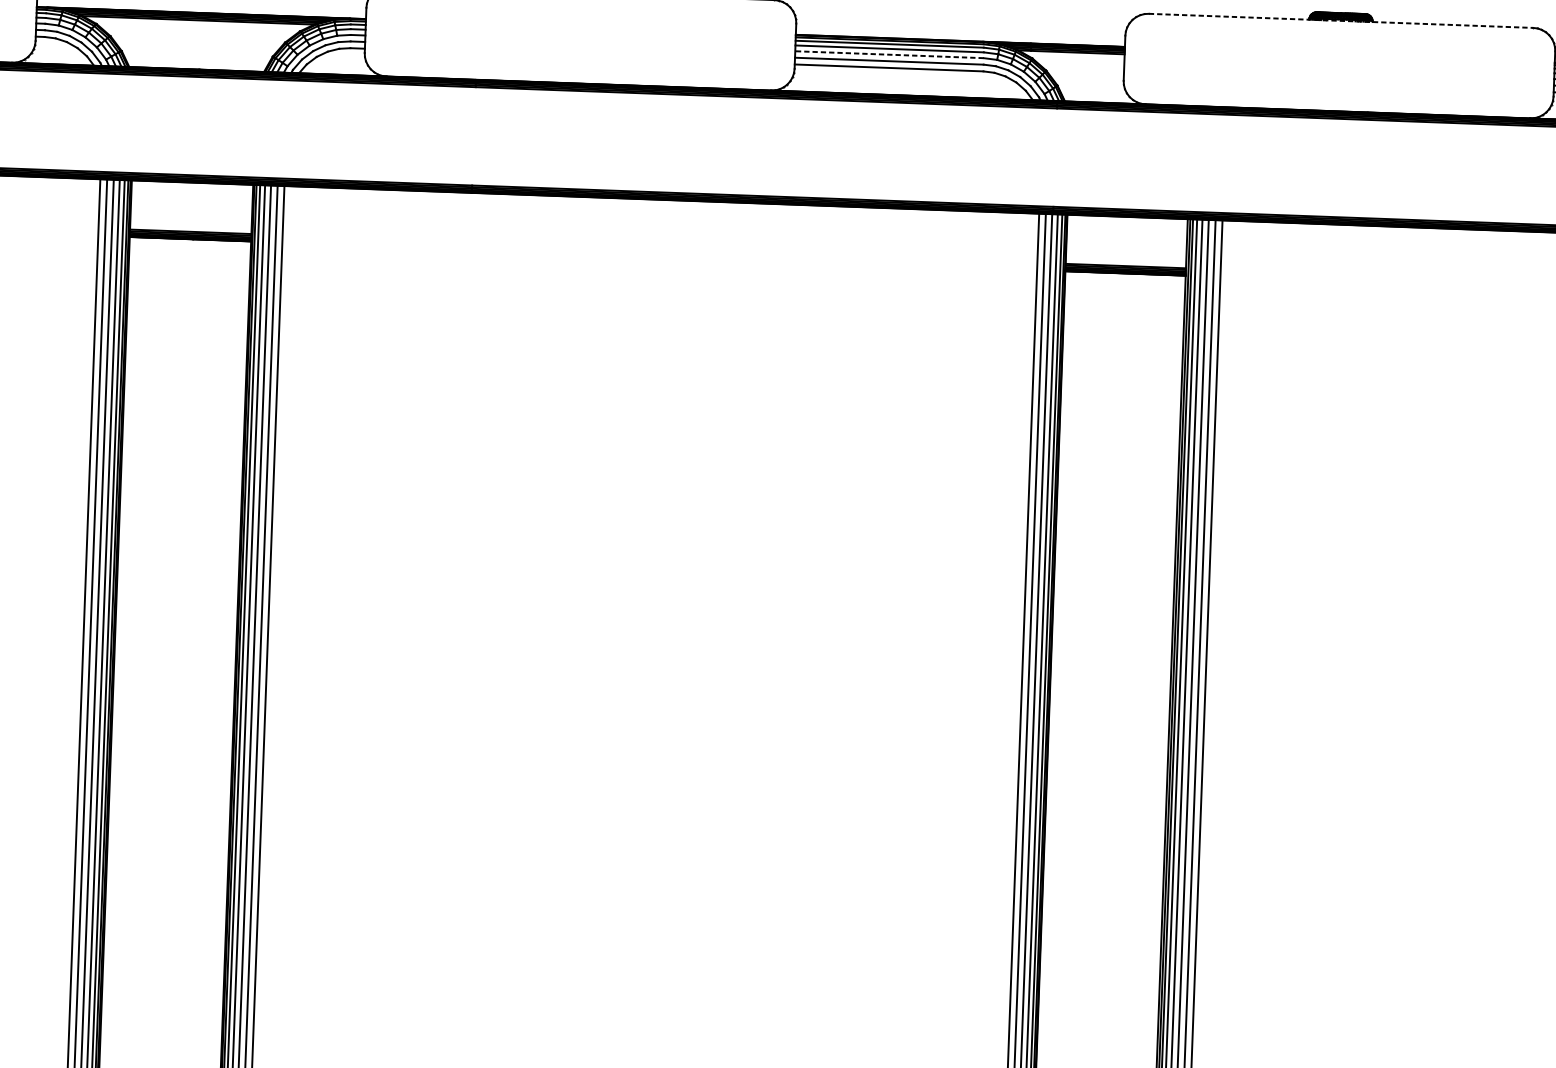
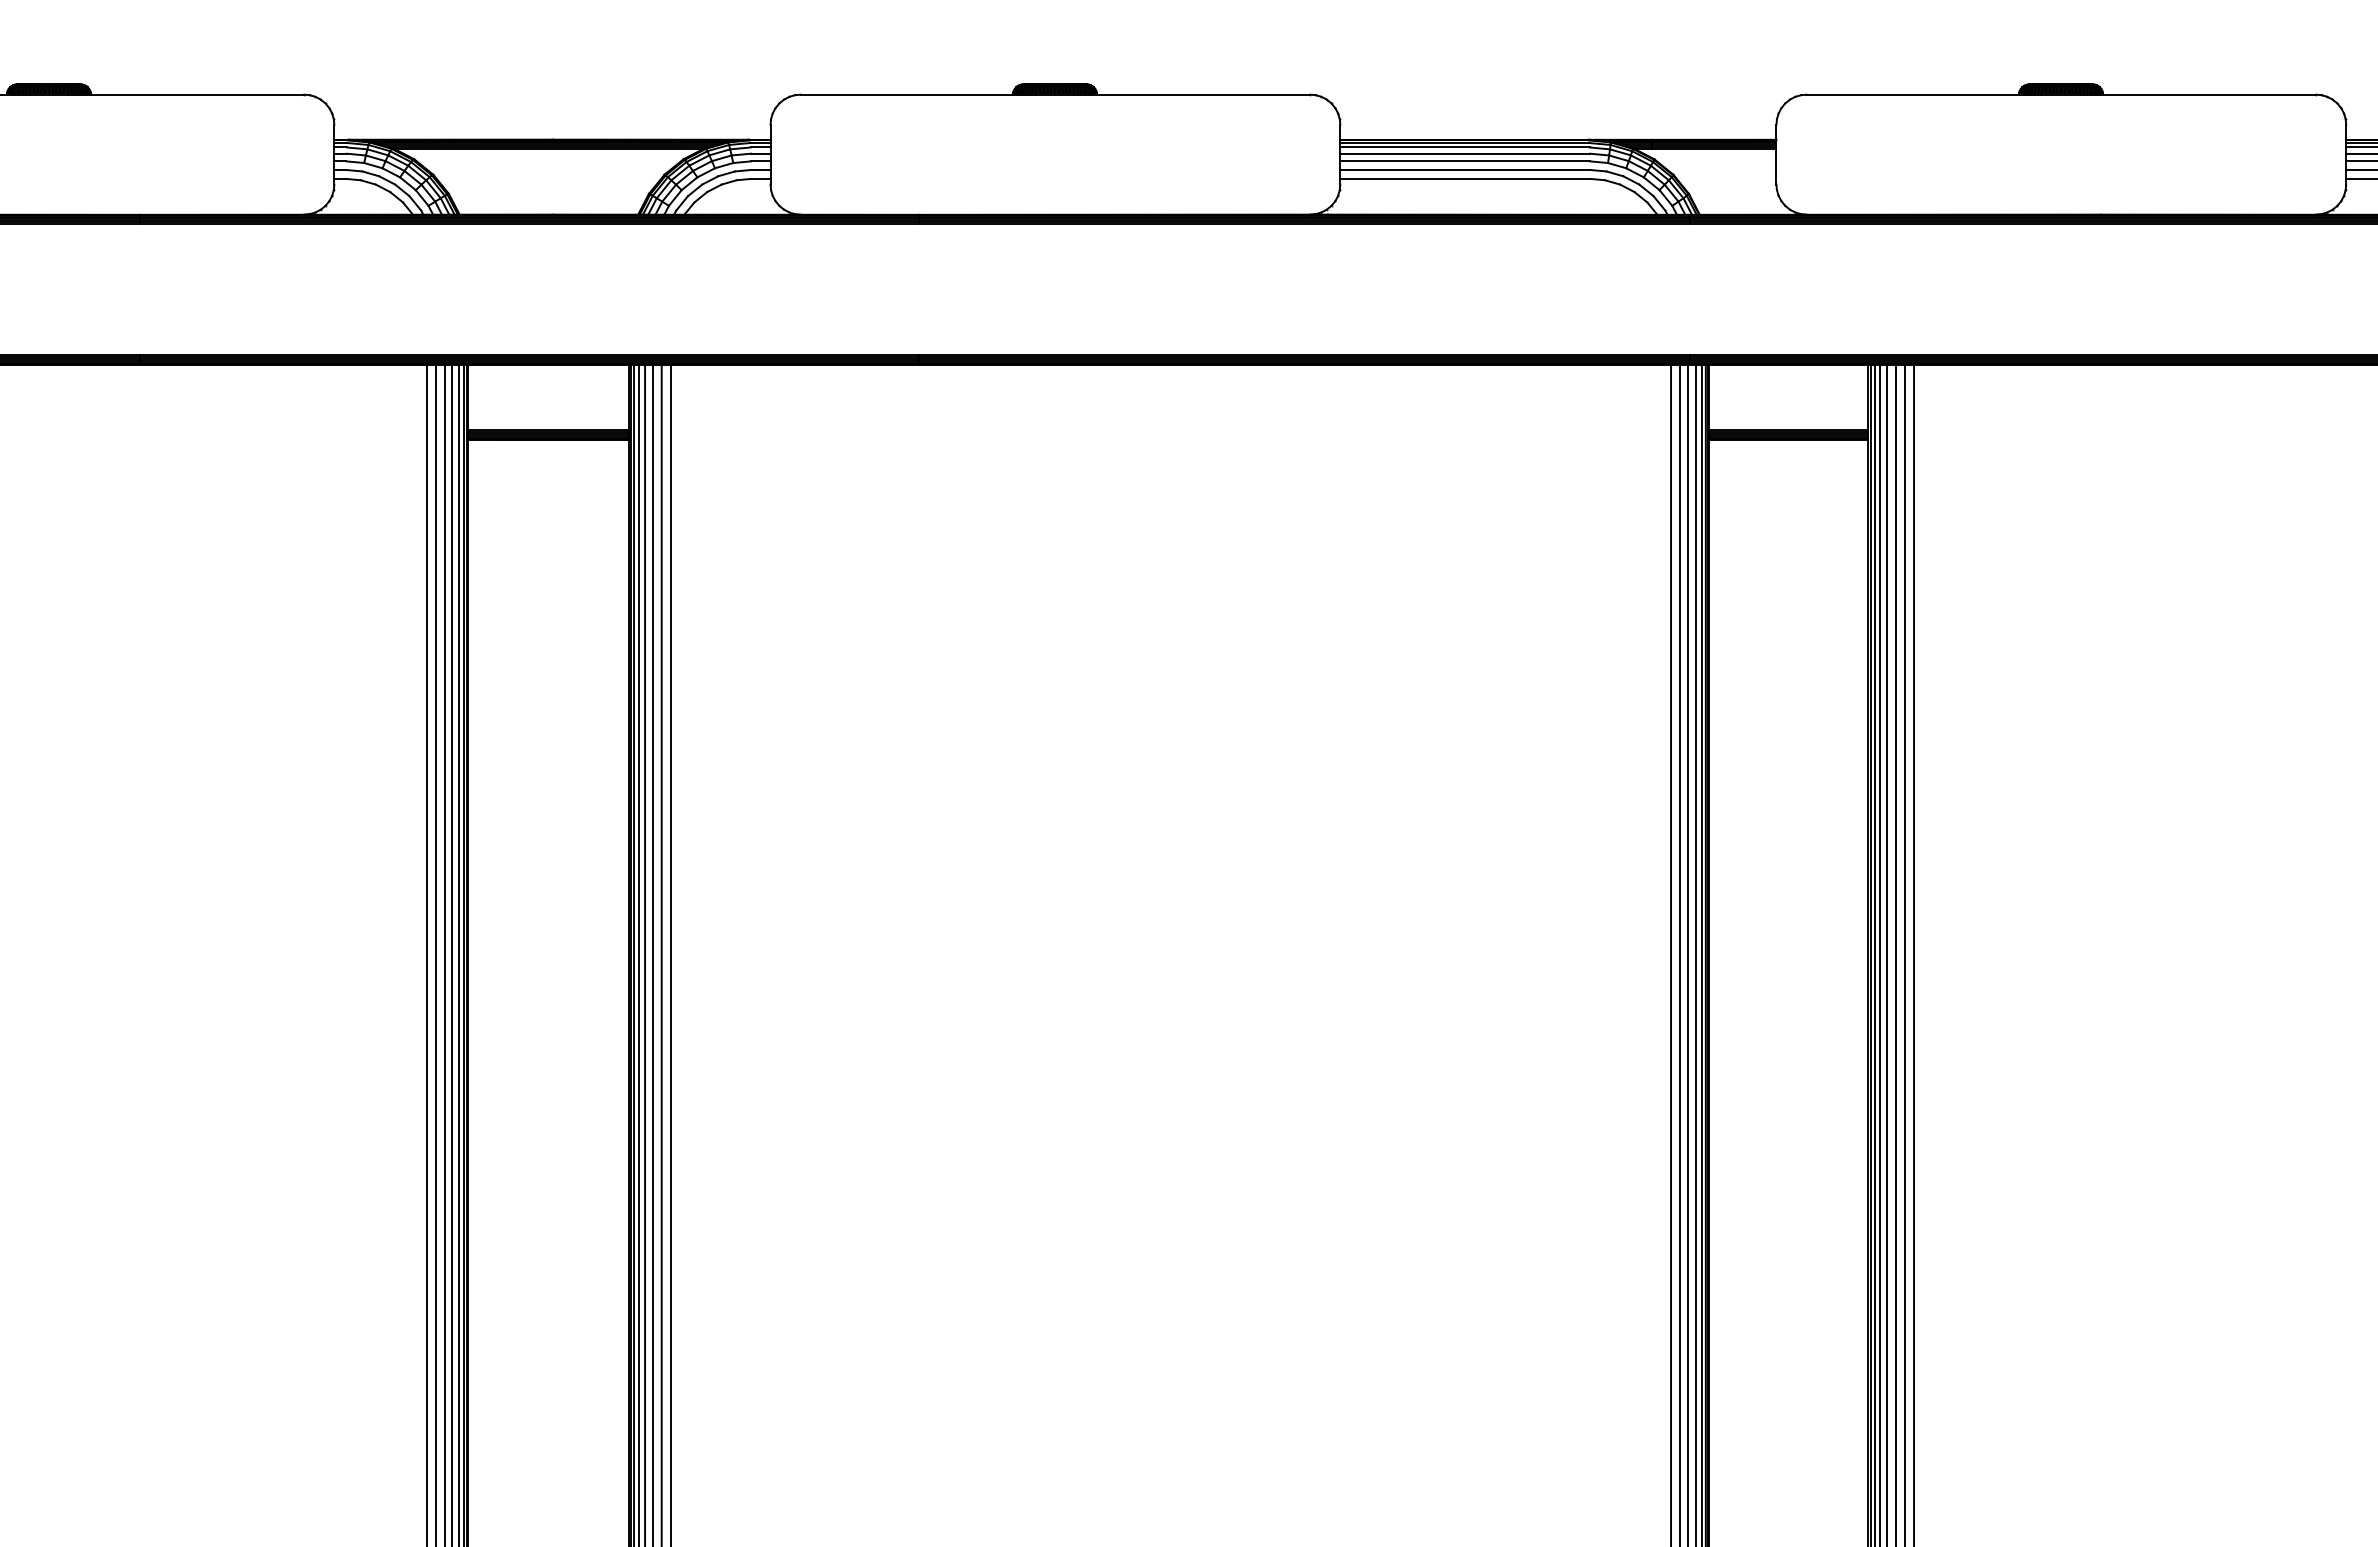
line: (1341, 20) -> (2061, 94), dashed -> solid
line: (889, 54) -> (1465, 161), dashed -> solid

